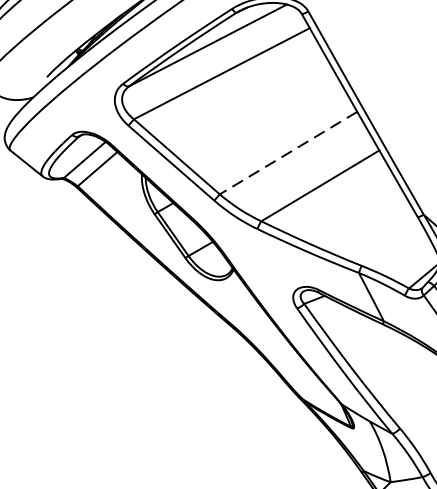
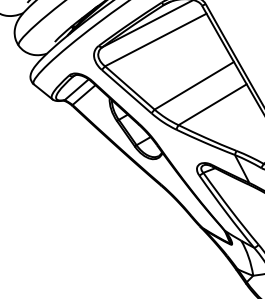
line: (287, 154) -> (193, 86), dashed -> solid

